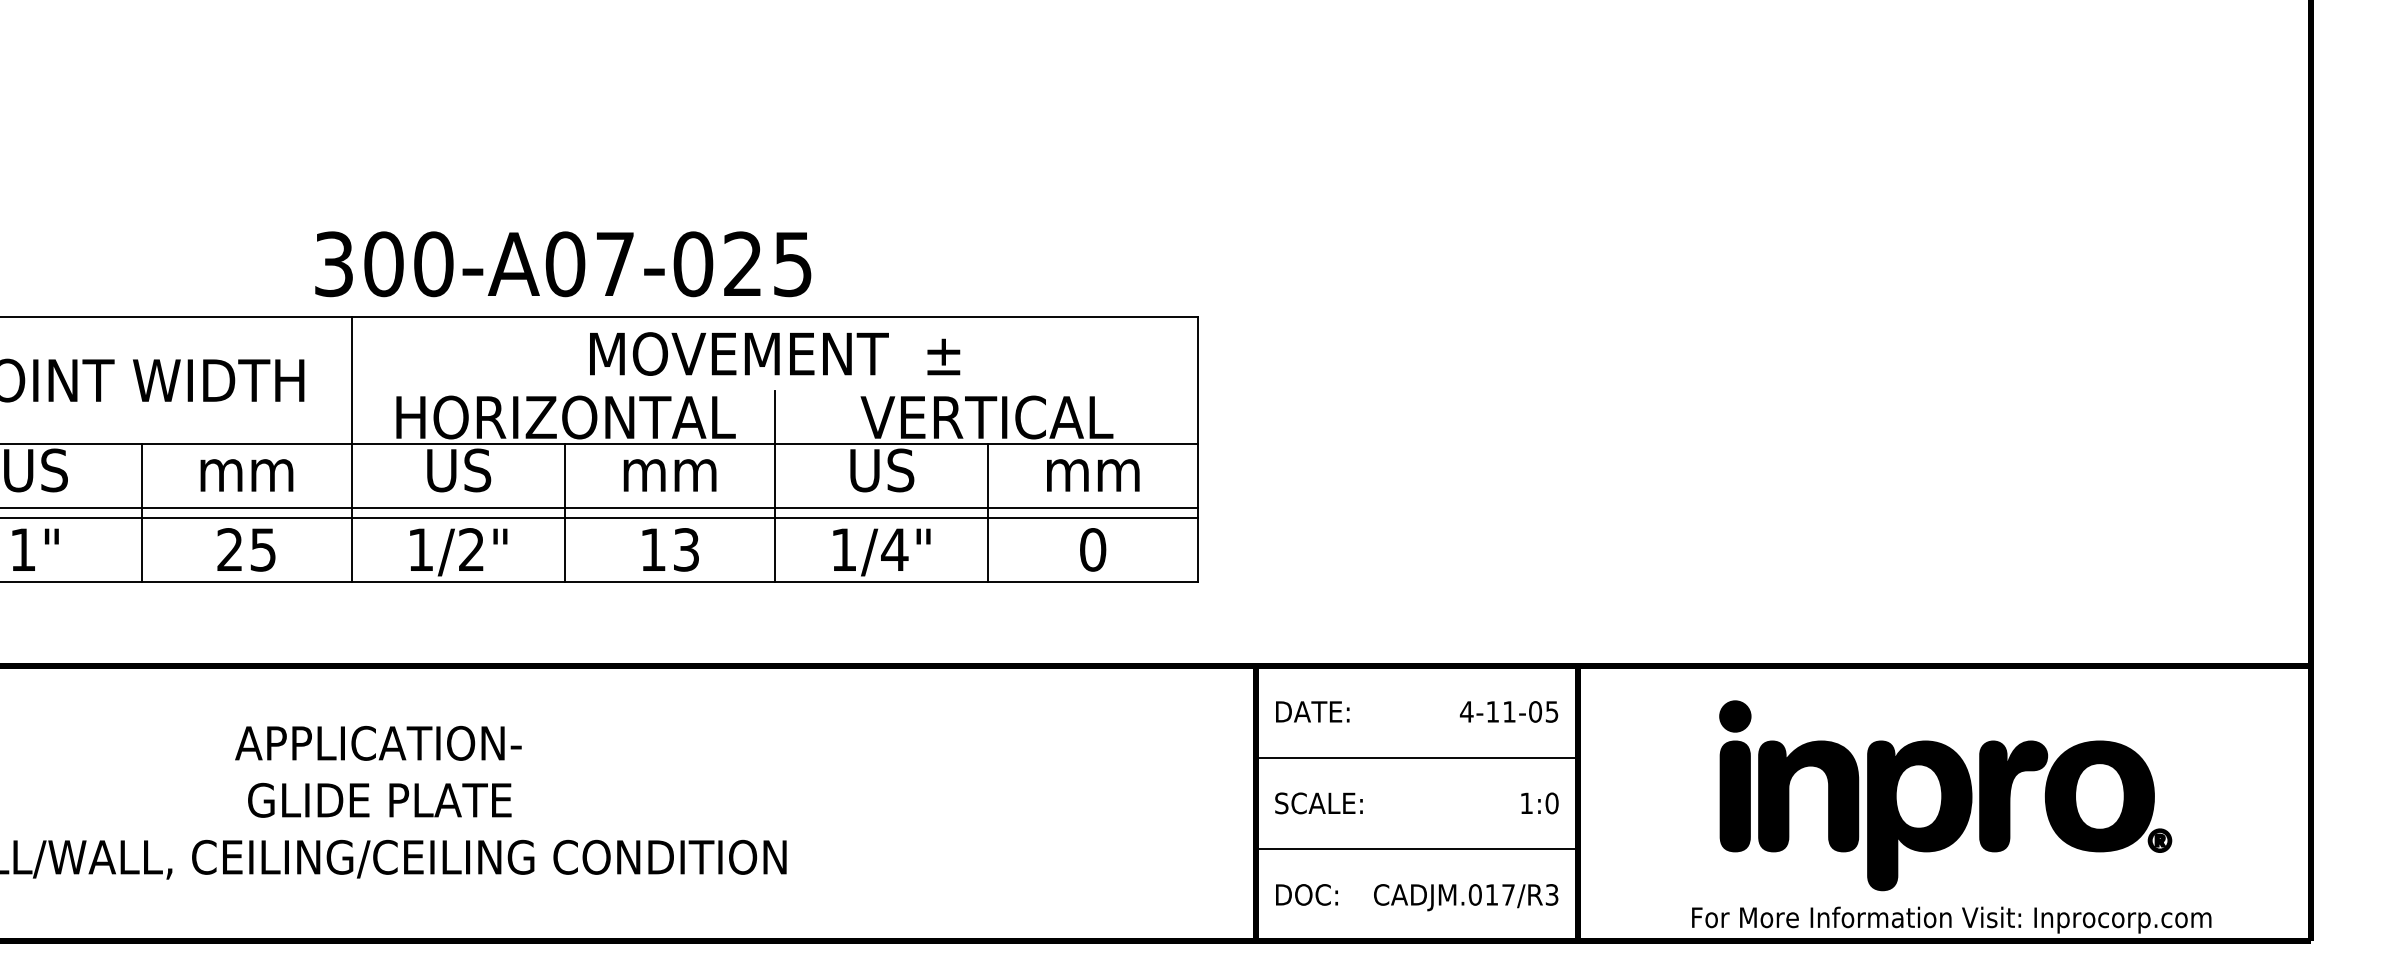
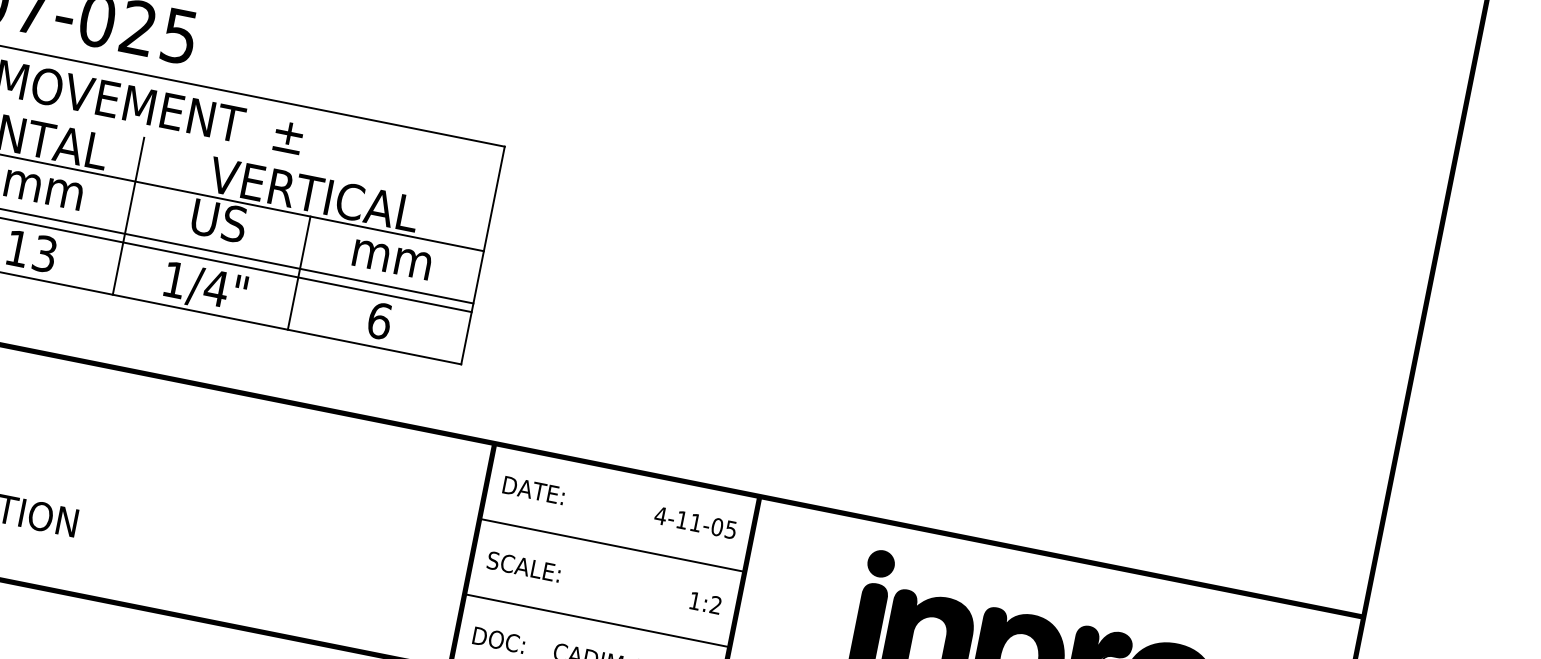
text: (1093, 549) -> (380, 320), 0 -> 6
text: (1551, 803) -> (715, 605), 1:0 -> 1:2

